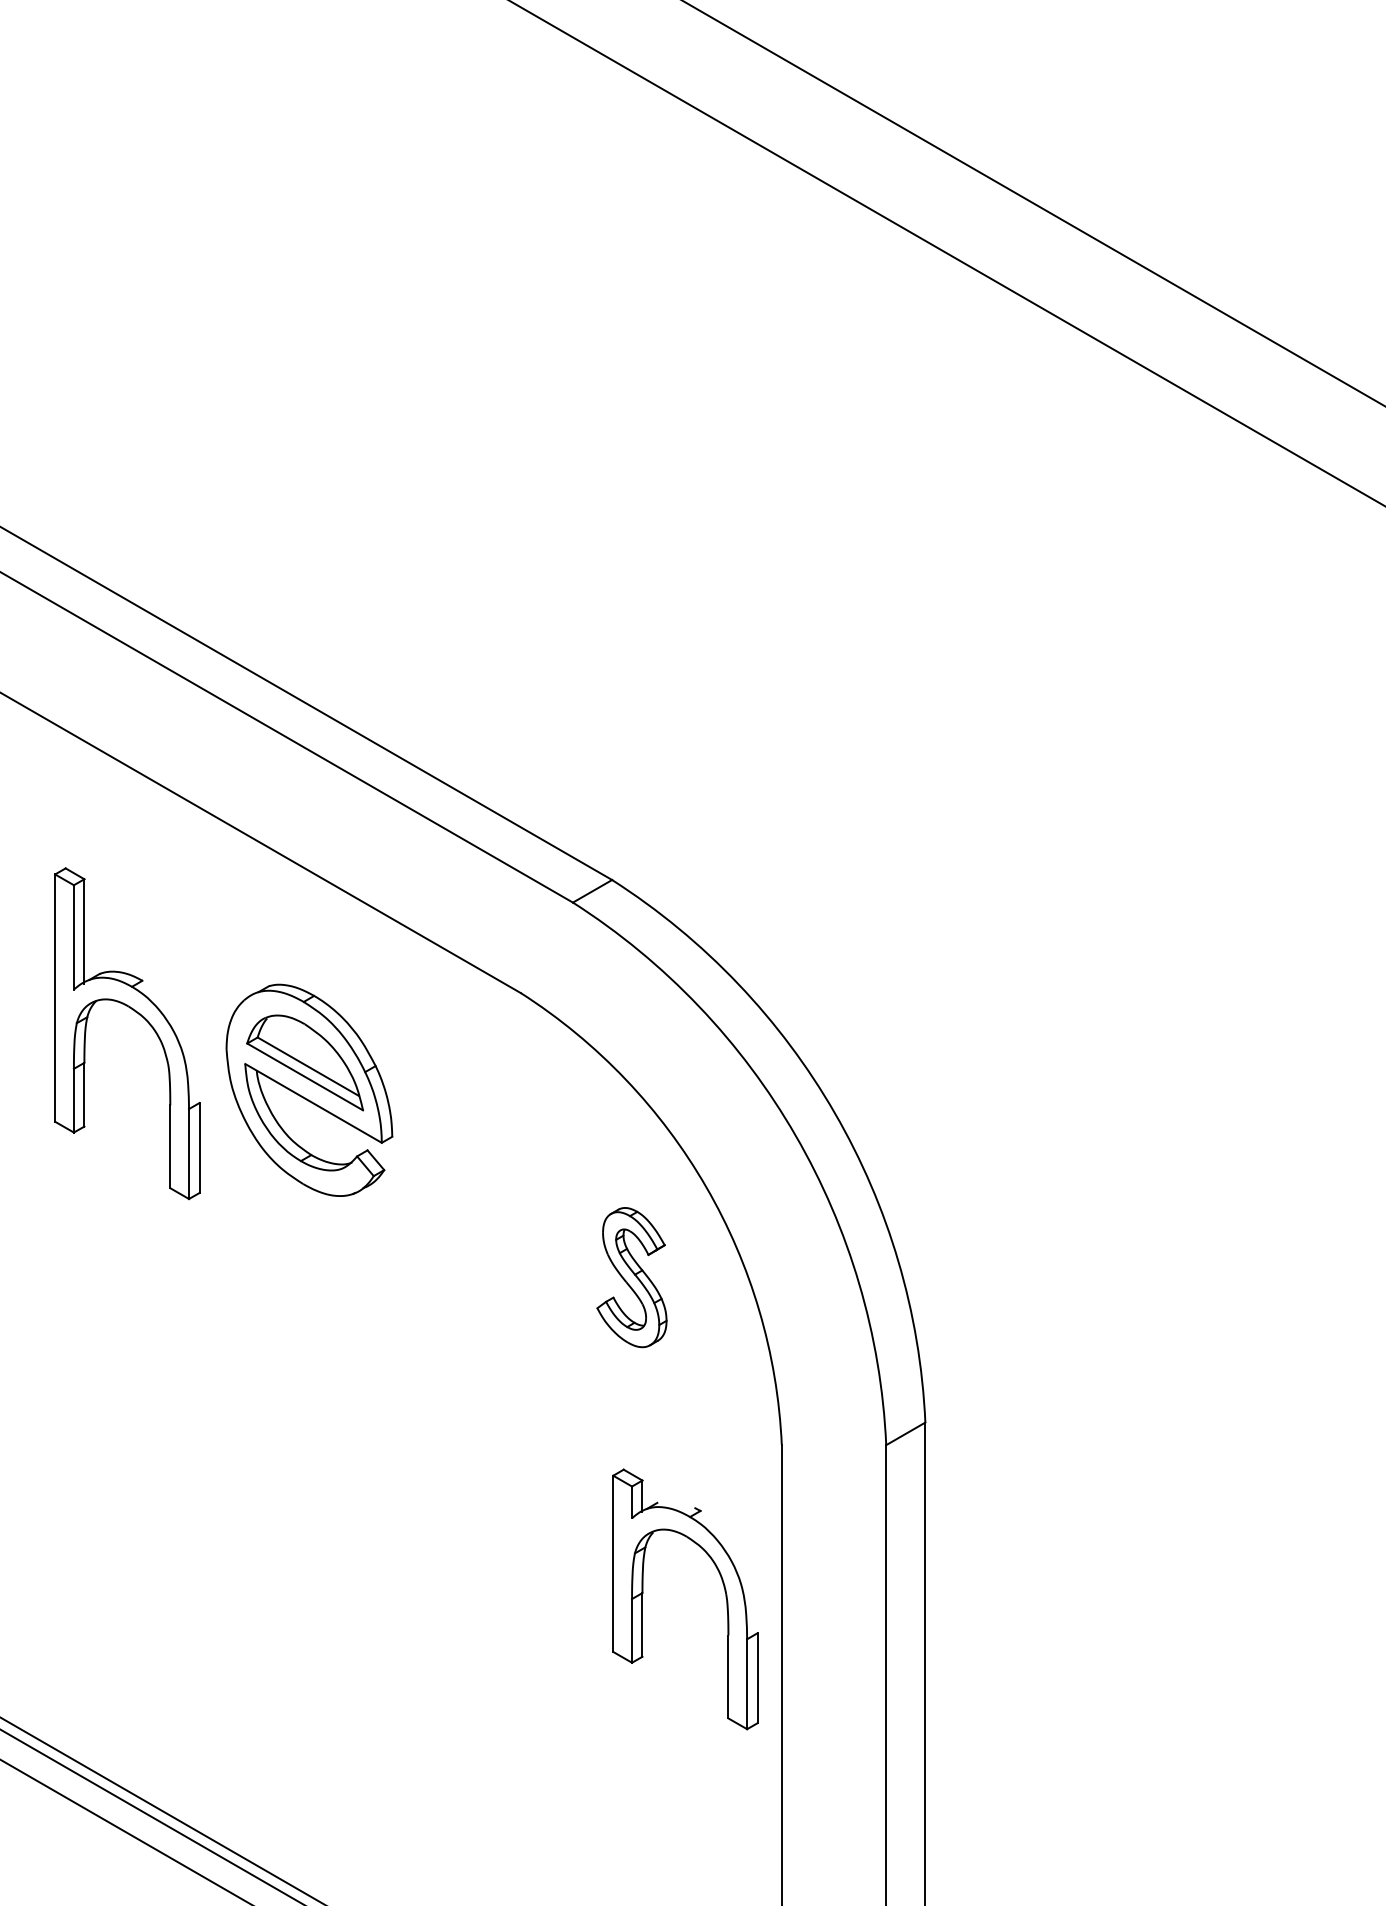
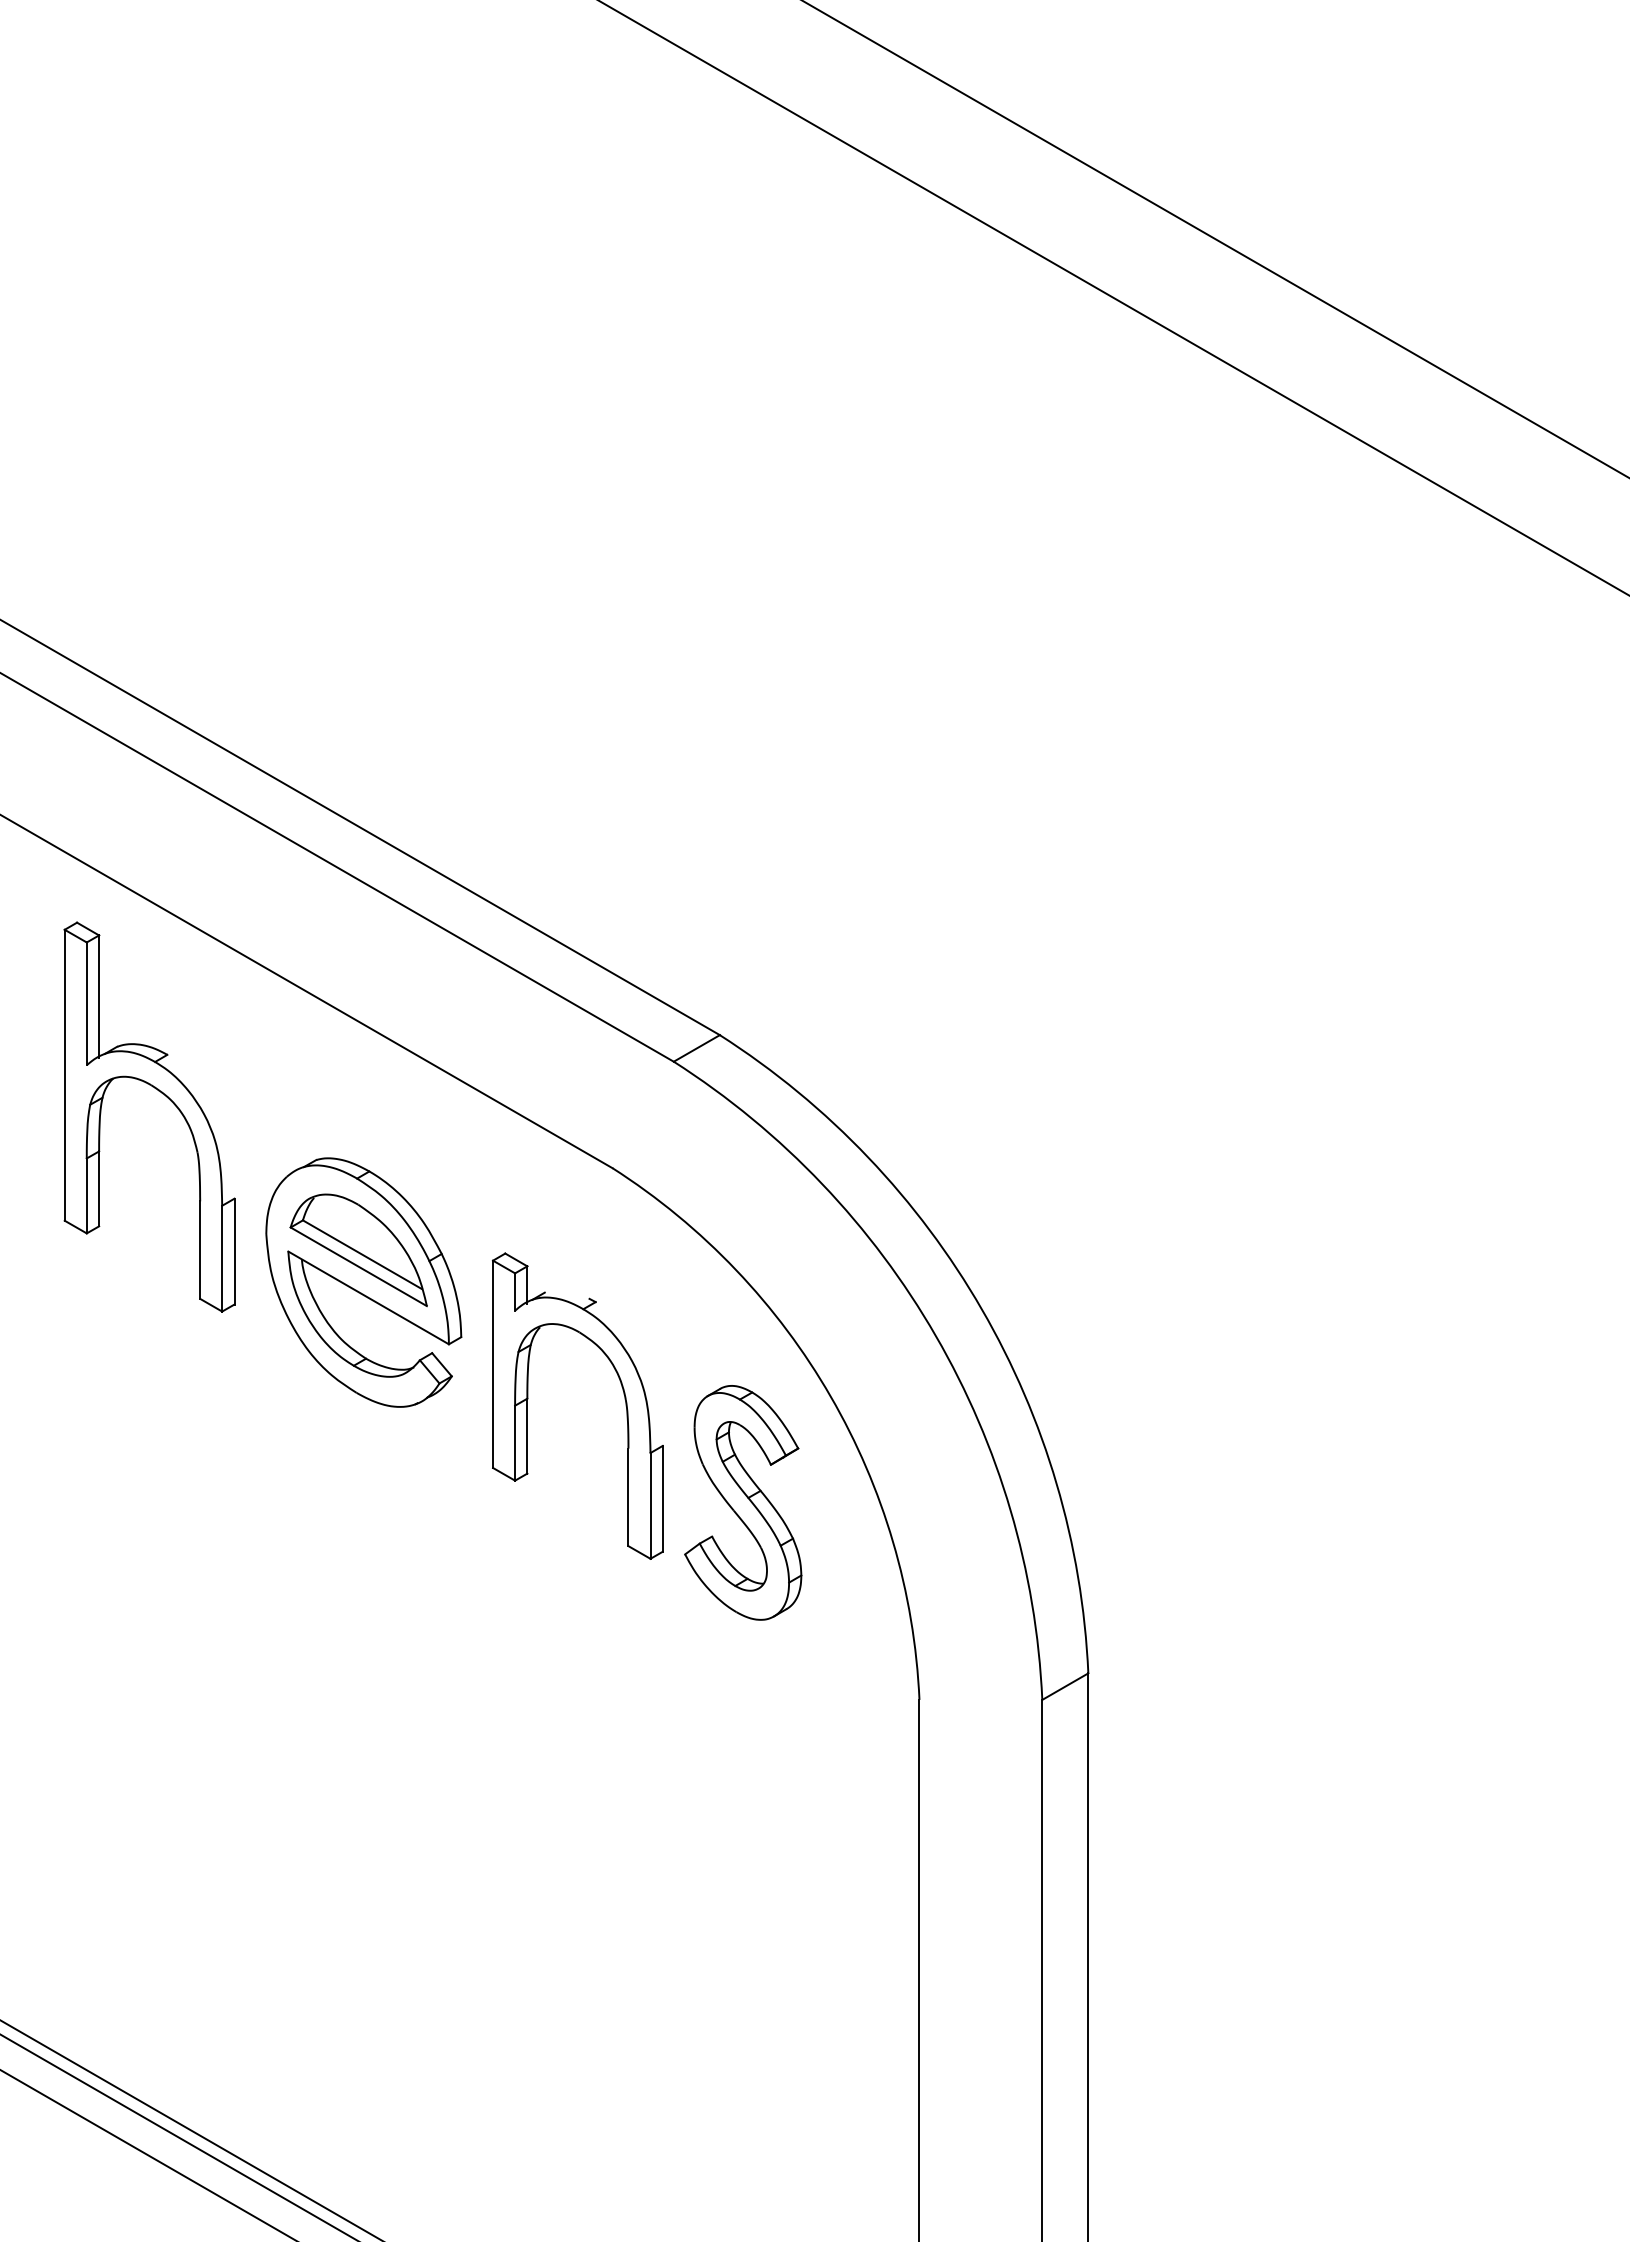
part: (139, 1015) -> (163, 1095), moved
part: (631, 1277) -> (742, 1502), size x1.43
part: (724, 1591) -> (623, 1396), moved

